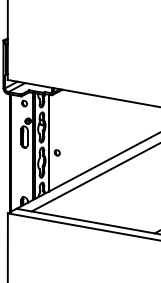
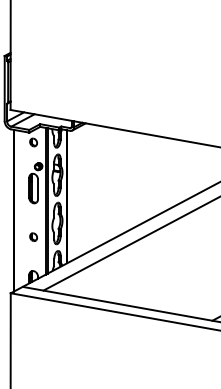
part: (57, 152) -> (33, 236), moved

